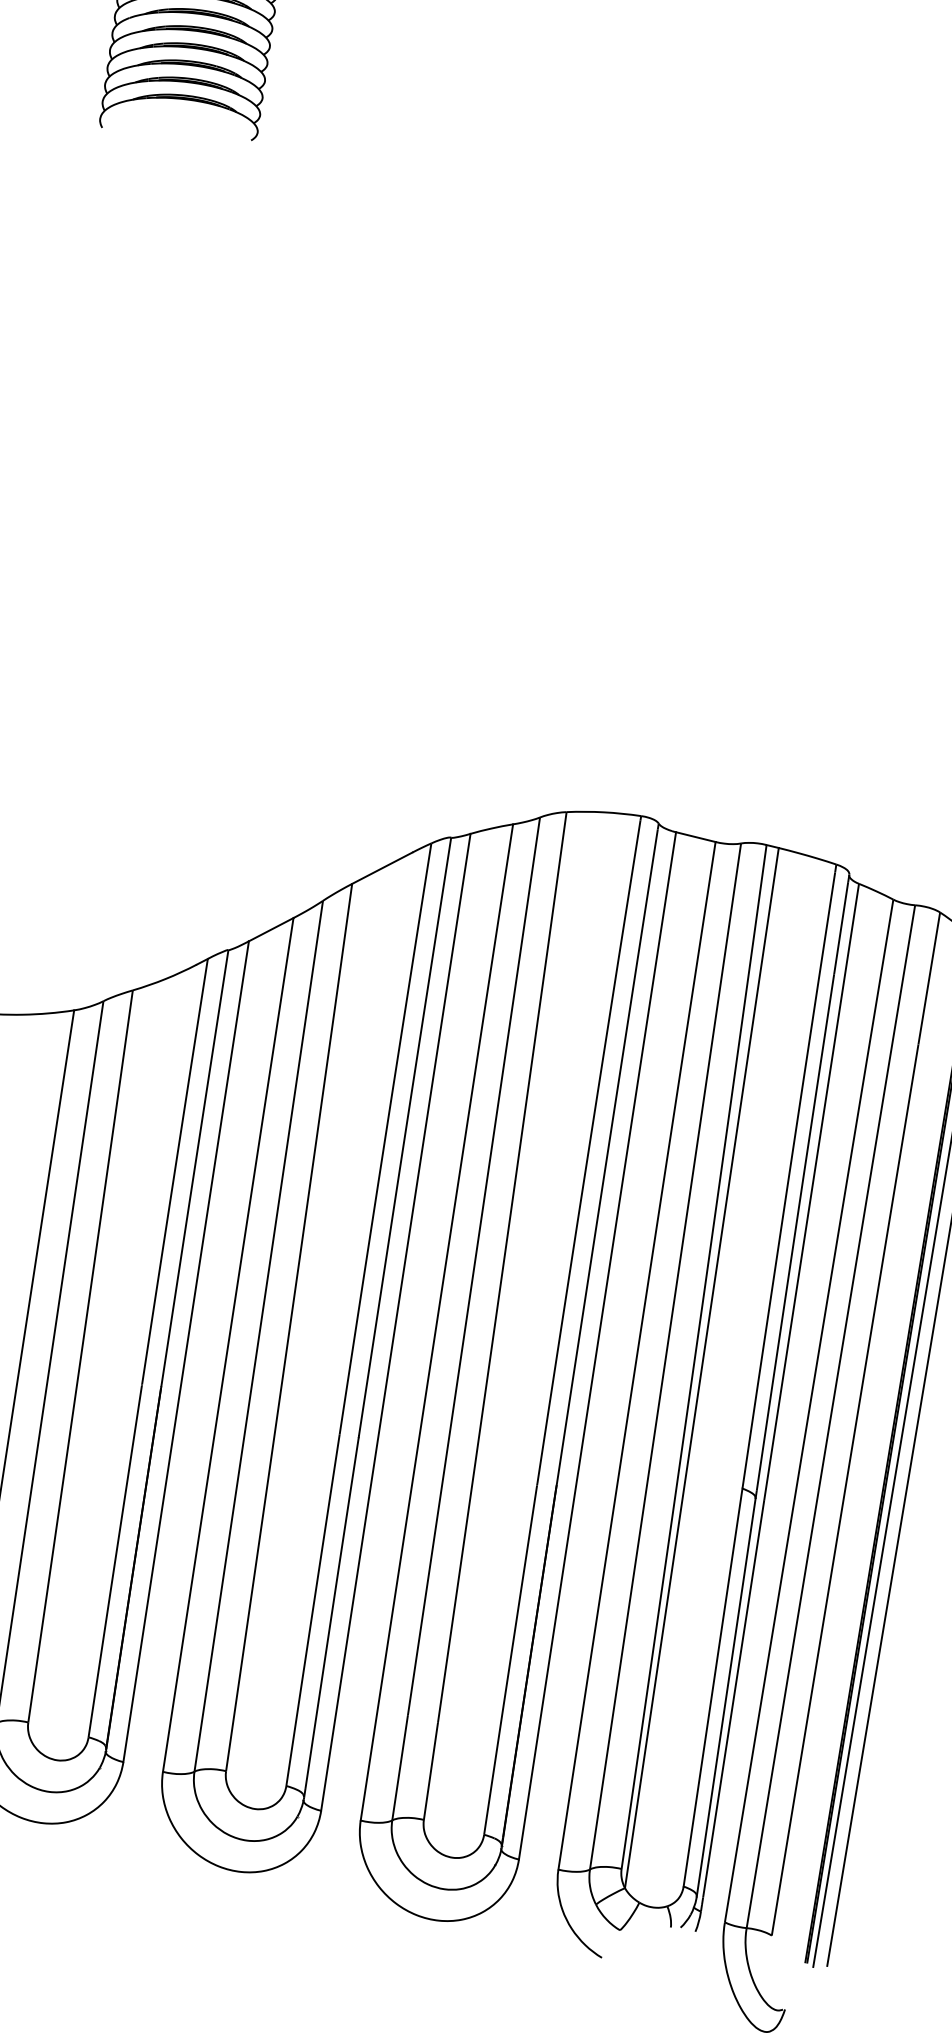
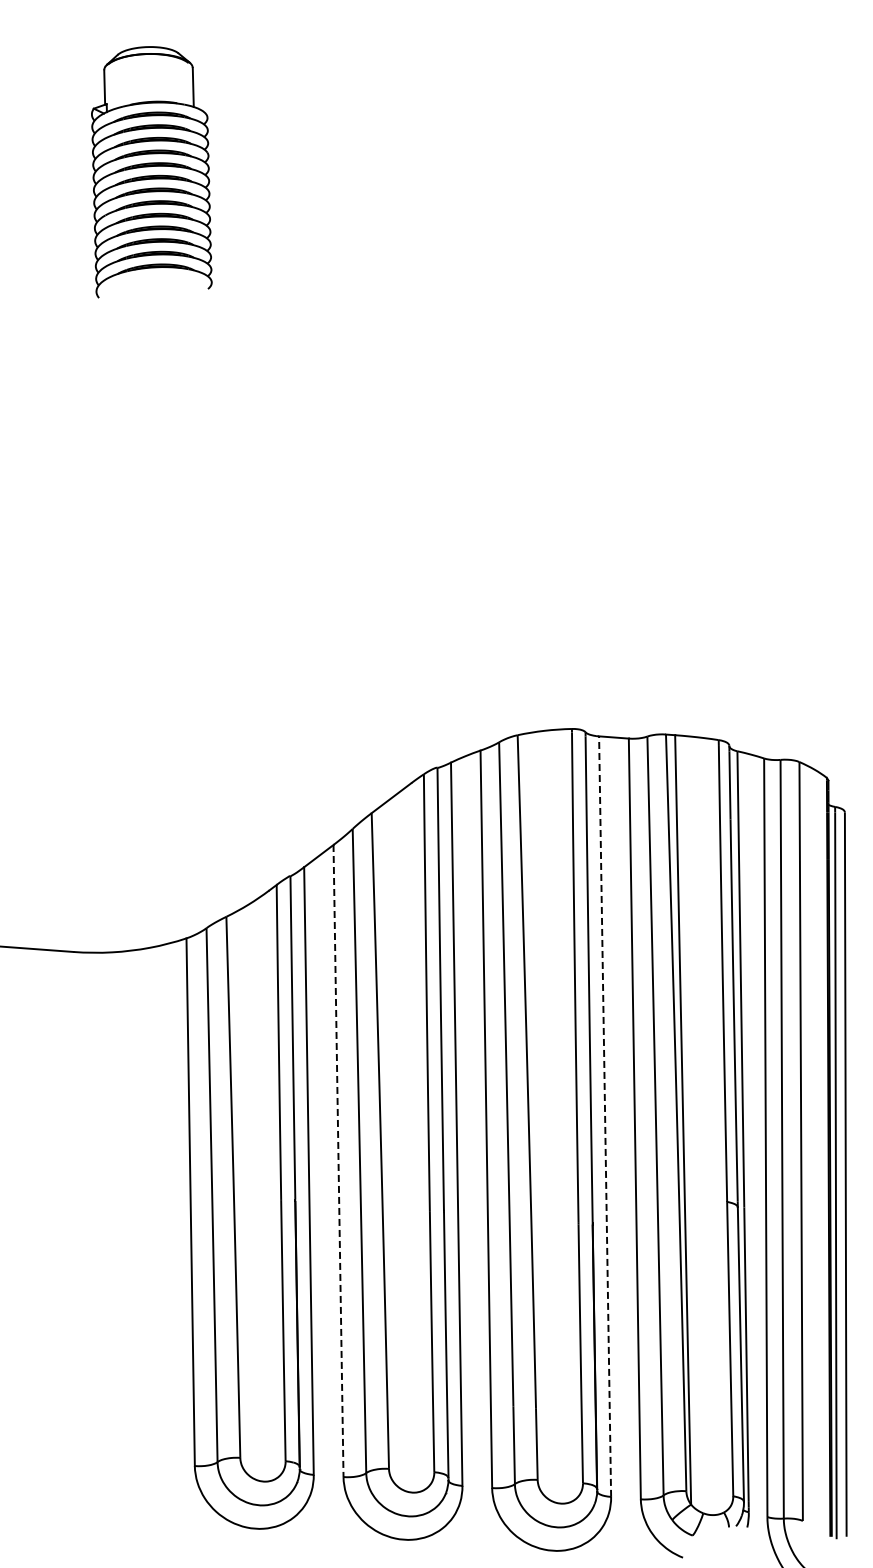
line: (228, 1345) -> (338, 1161), solid -> dashed
line: (598, 1345) -> (605, 1116), solid -> dashed

